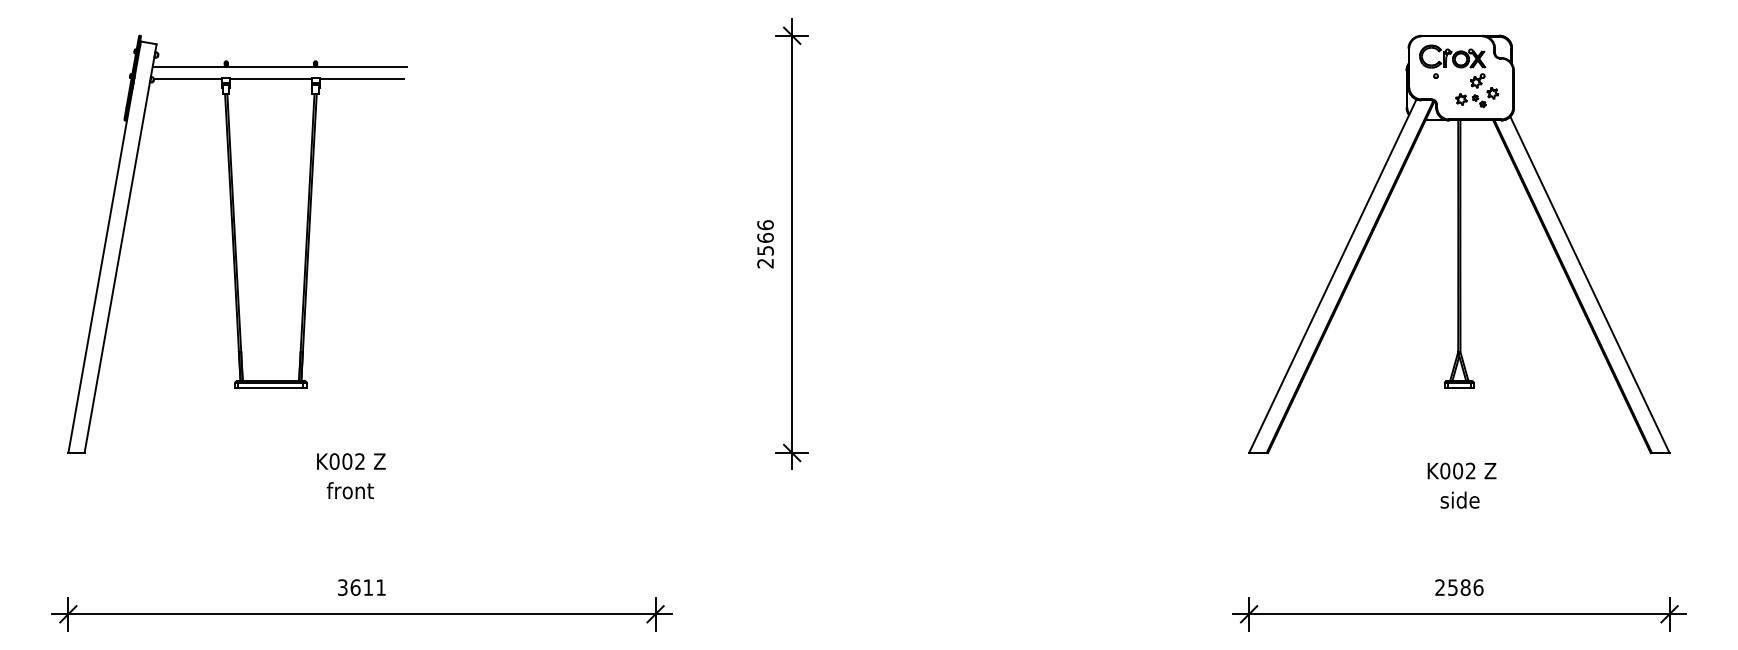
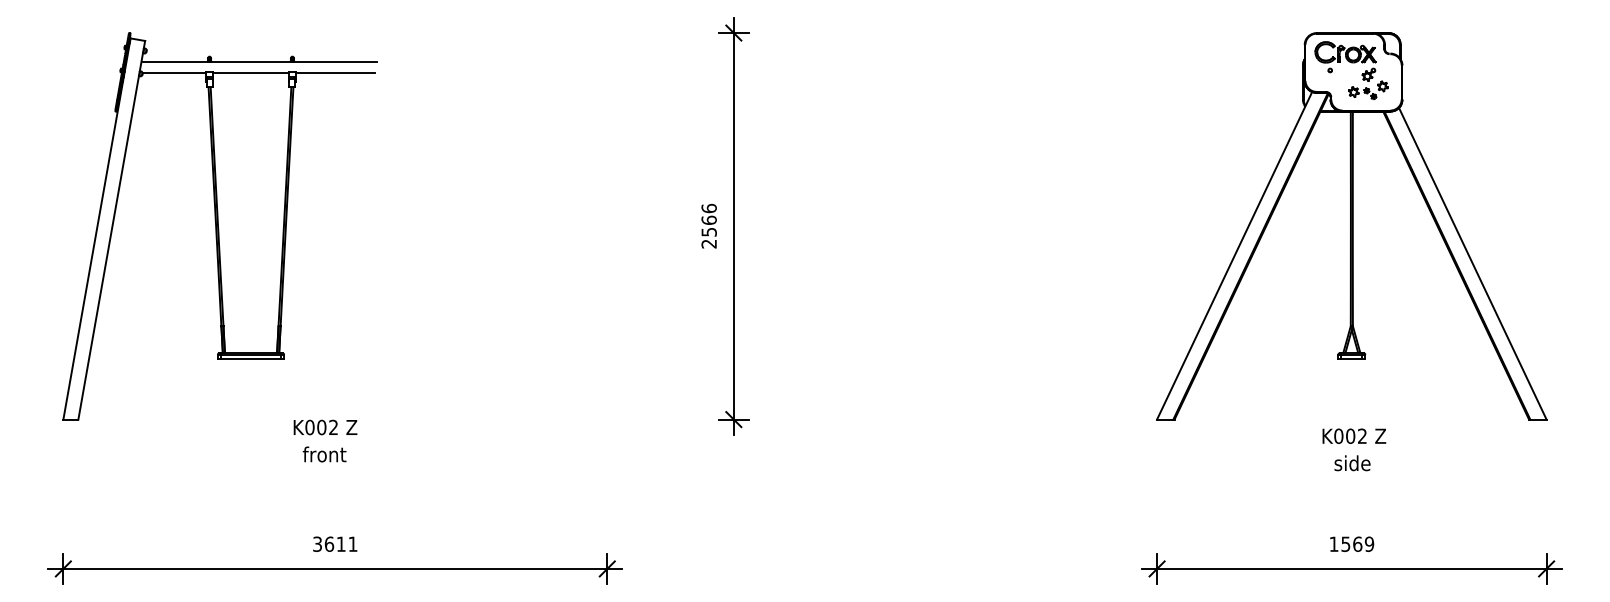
text: (1459, 587) -> (1351, 544), 2586 -> 1569

